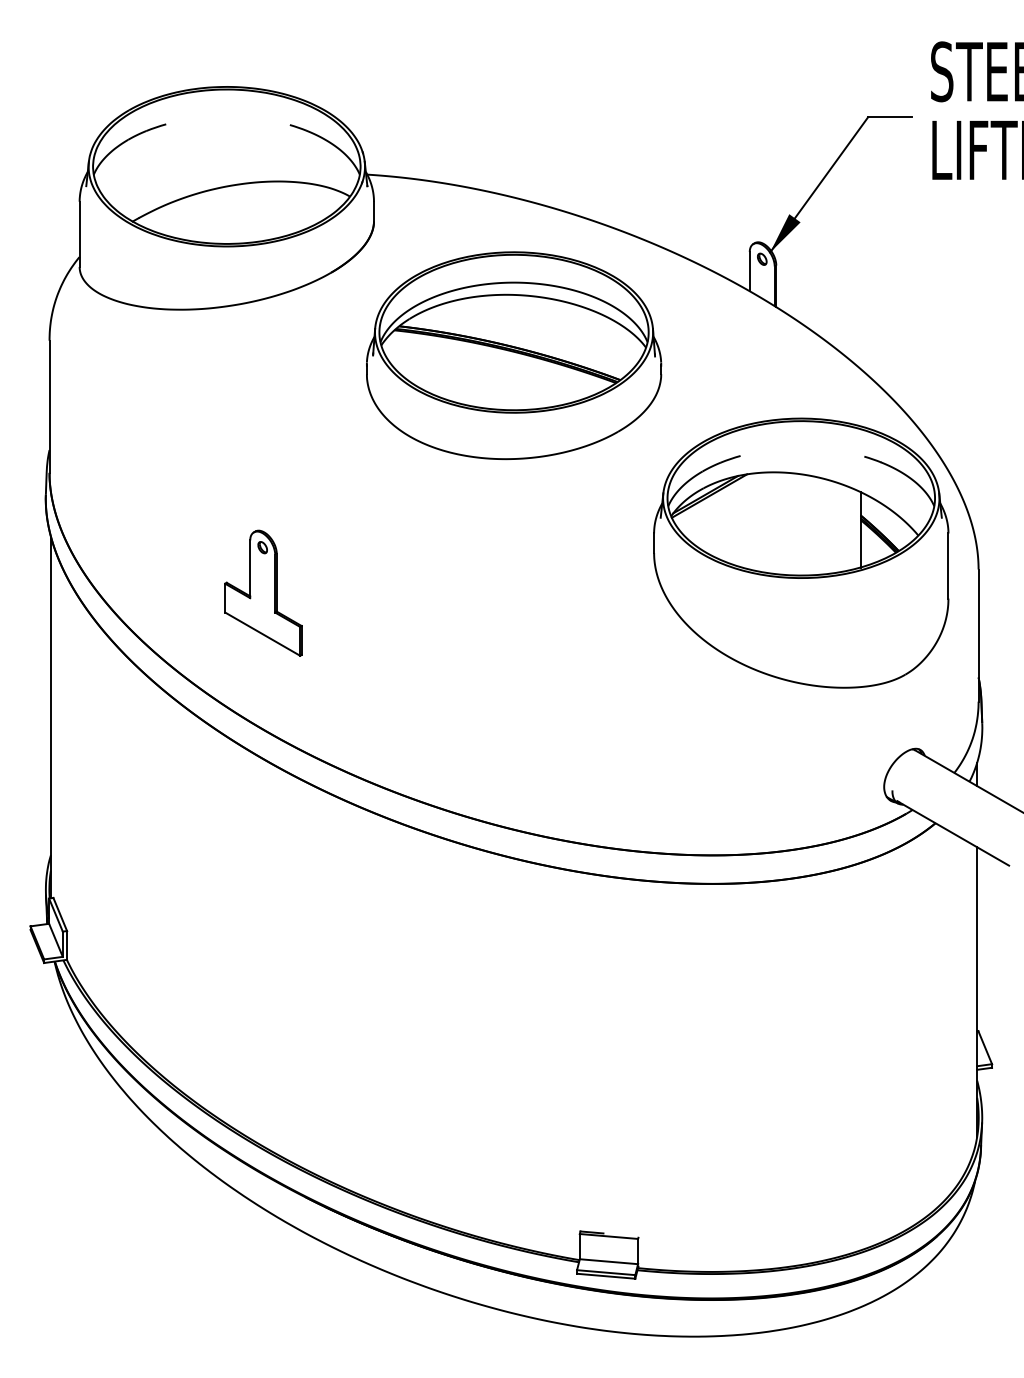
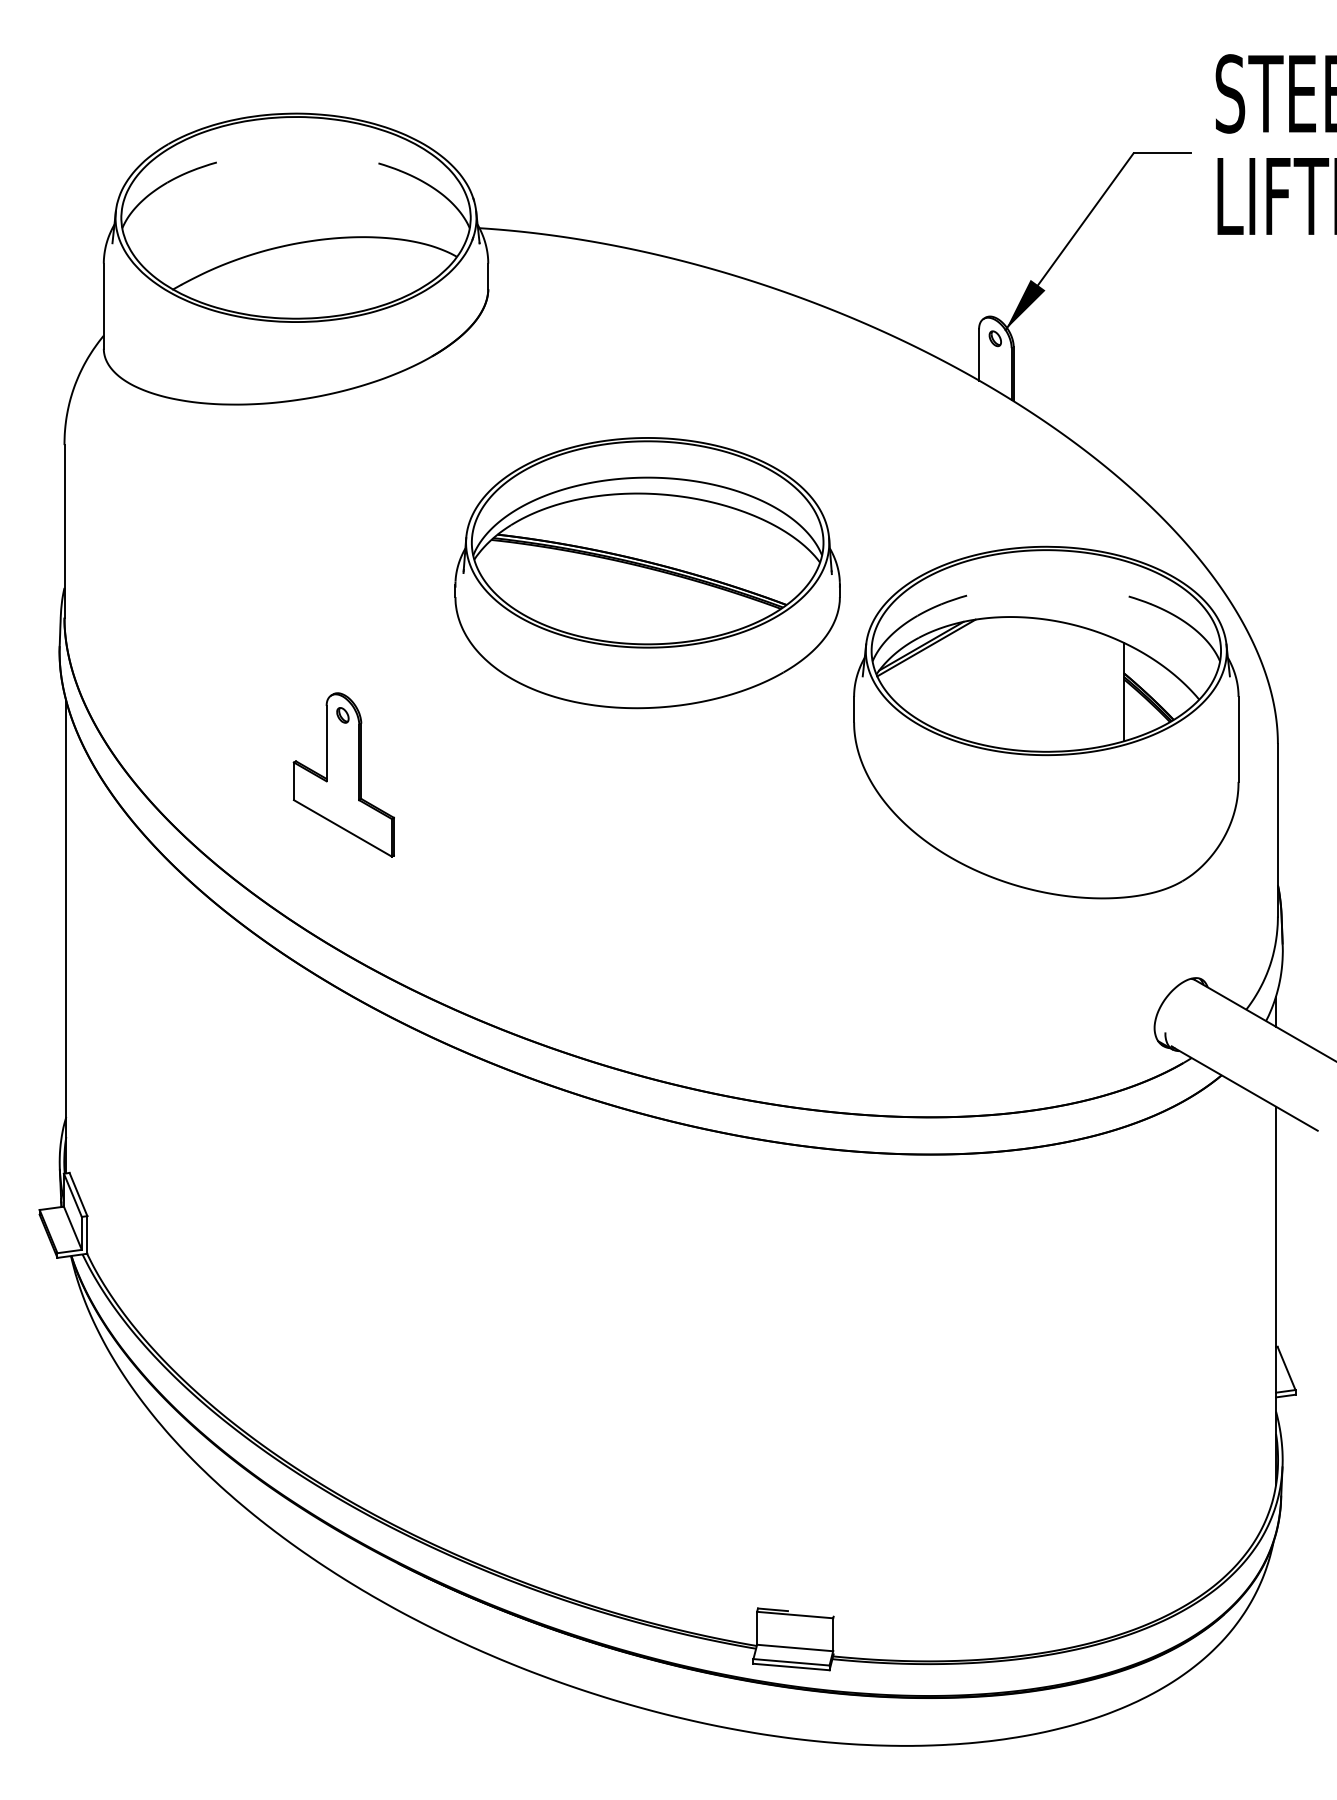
part: (514, 355) -> (648, 572), moved

